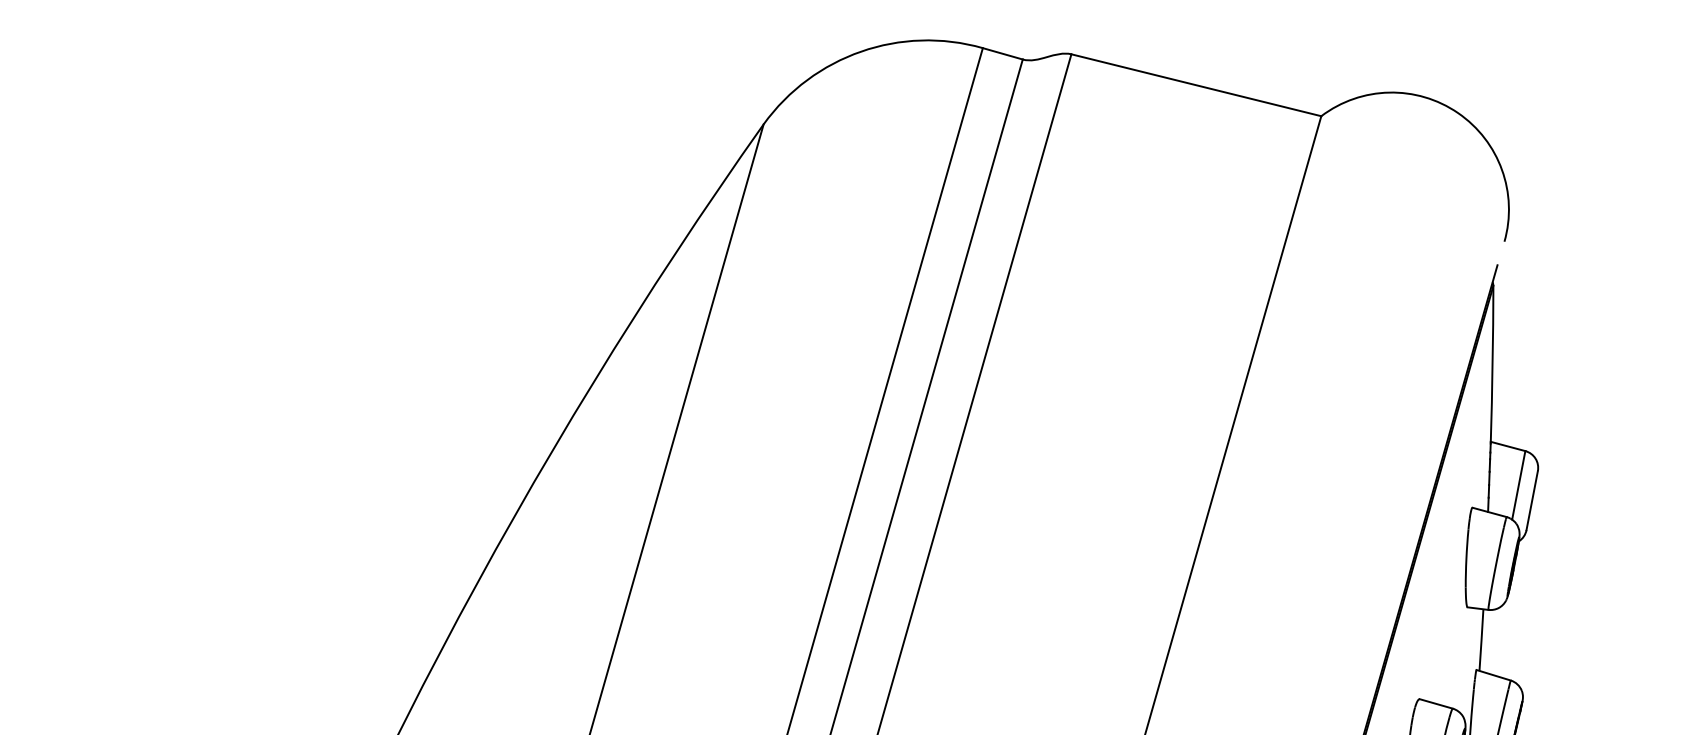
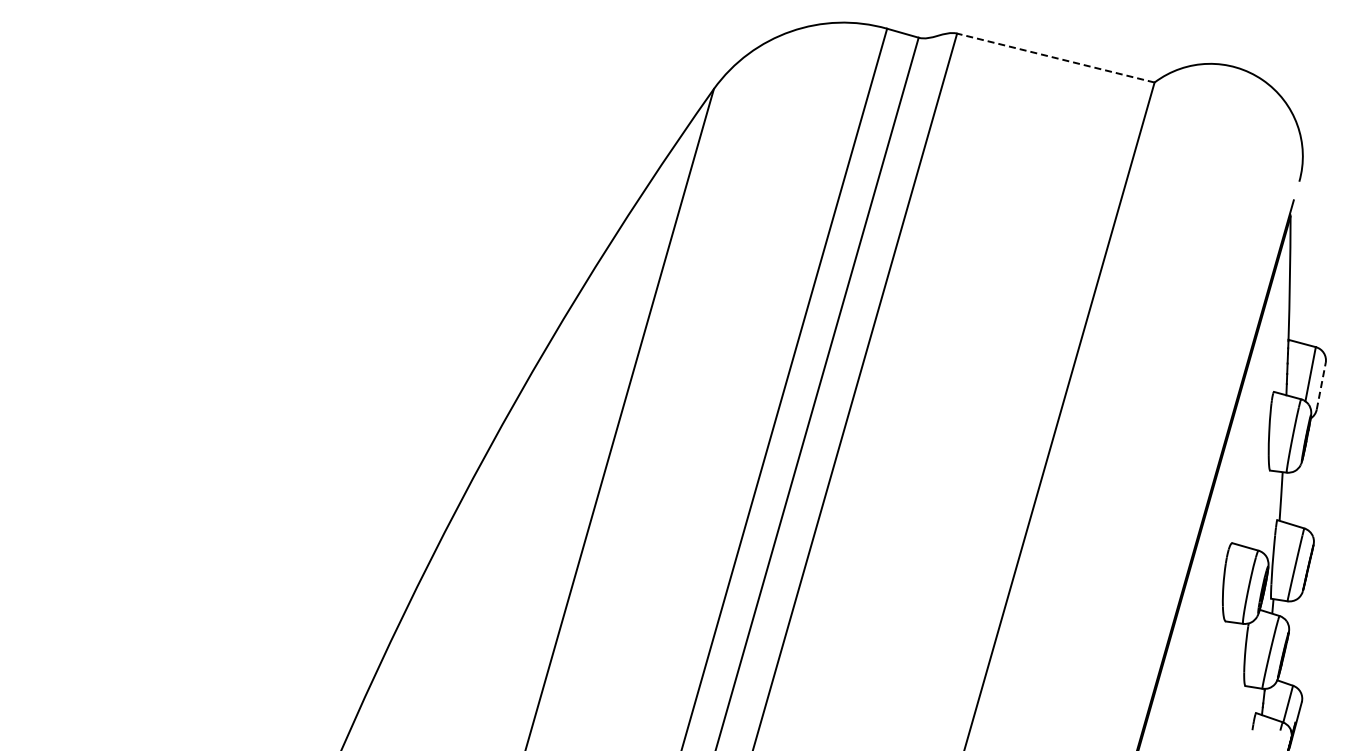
line: (1195, 85) -> (1055, 58), solid -> dashed
line: (1532, 500) -> (1321, 386), solid -> dashed

